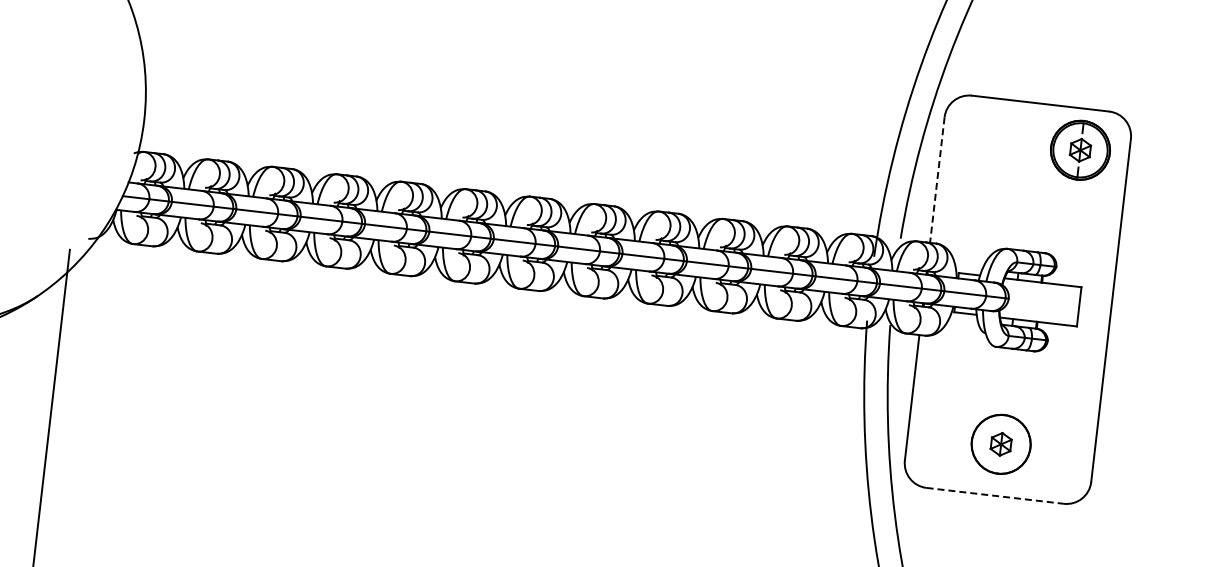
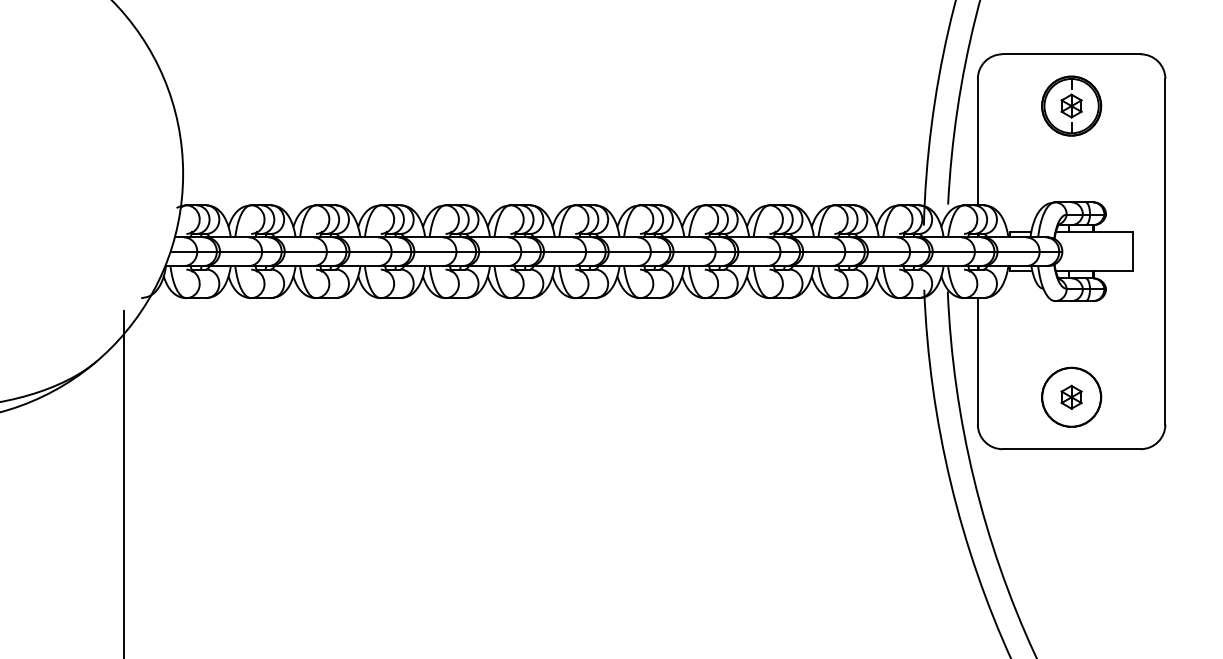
part: (1080, 149) -> (1071, 105), moved
line: (936, 180) -> (977, 142), dashed -> solid
line: (996, 496) -> (1072, 449), dashed -> solid

